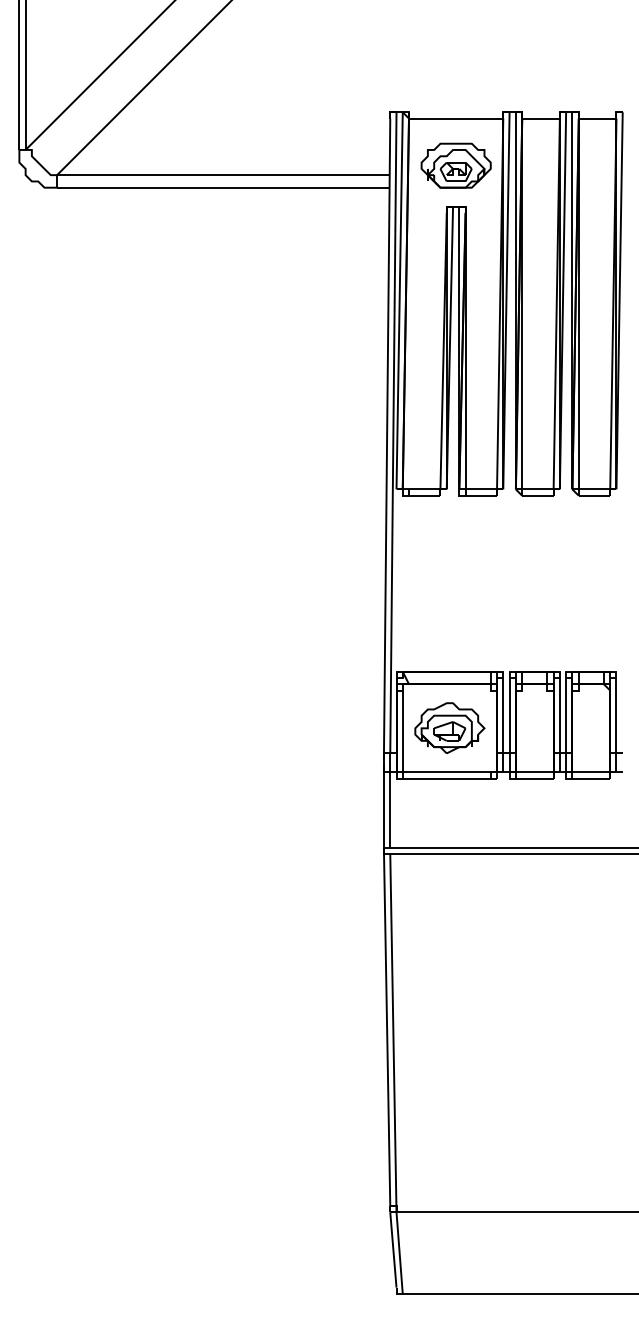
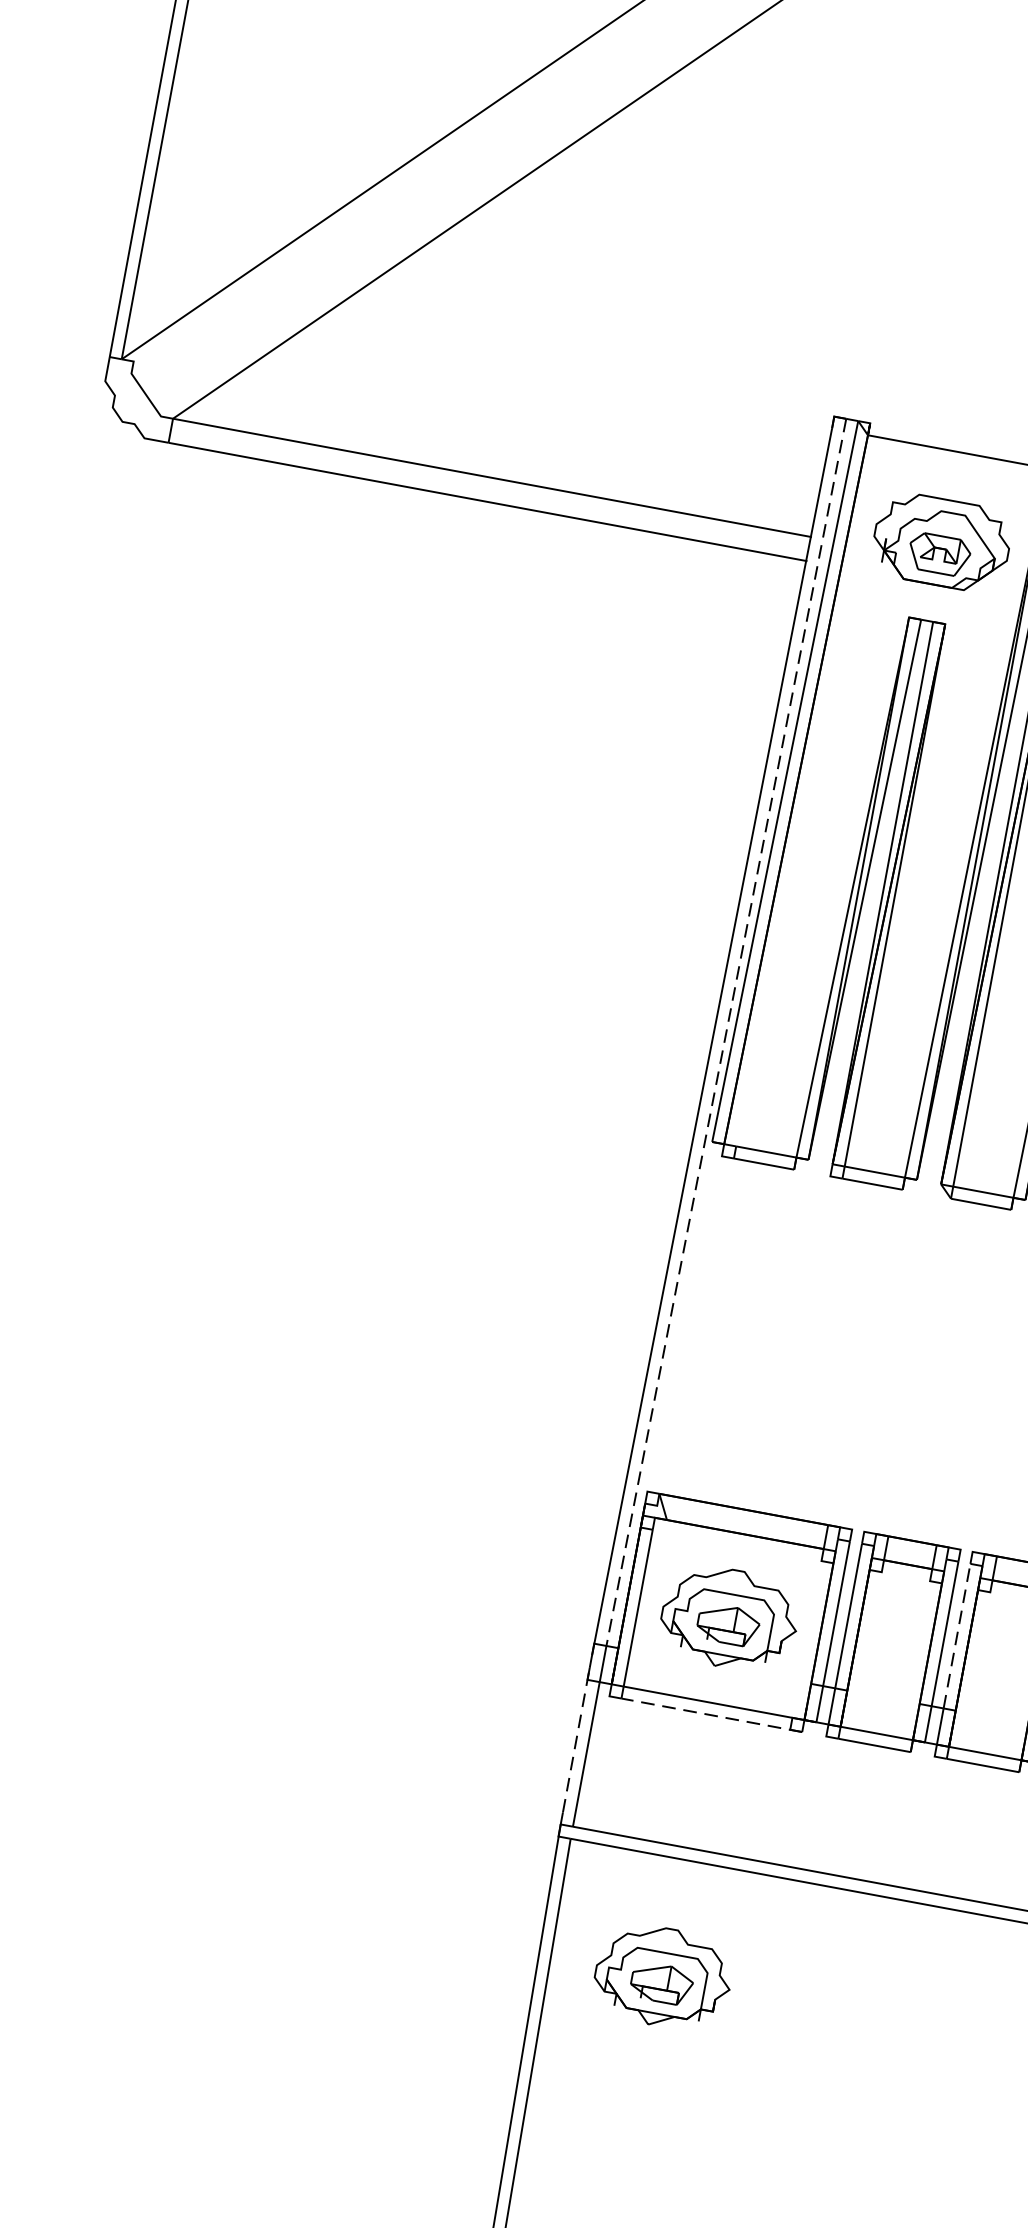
line: (393, 432) -> (726, 1031), solid -> dashed
line: (566, 715) -> (957, 1635), solid -> dashed
line: (449, 778) -> (711, 1715), solid -> dashed
line: (383, 803) -> (575, 1739), solid -> dashed
part: (449, 914) -> (662, 1975), added

